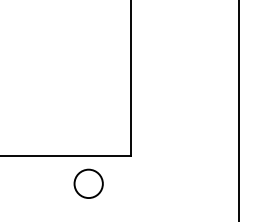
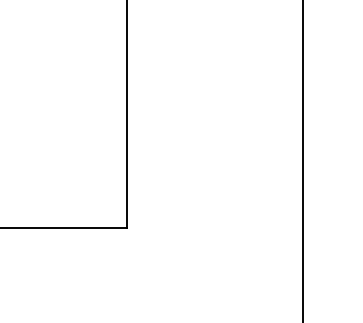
circle: (88, 183) -> (57, 272), removed

